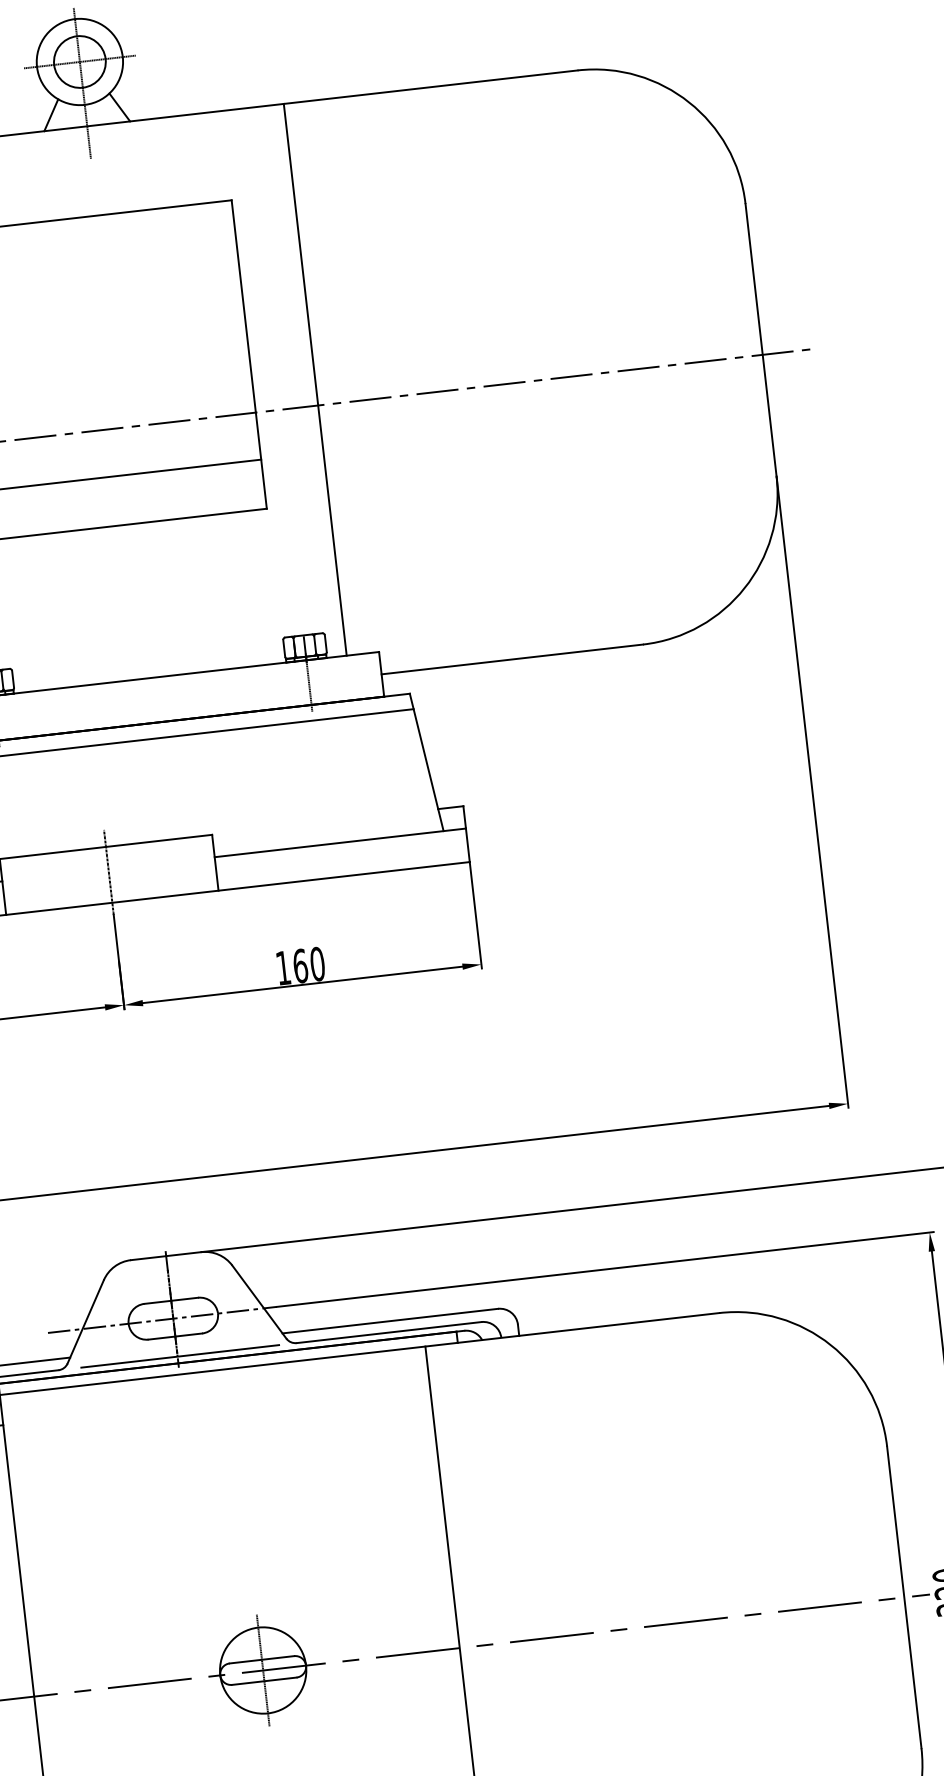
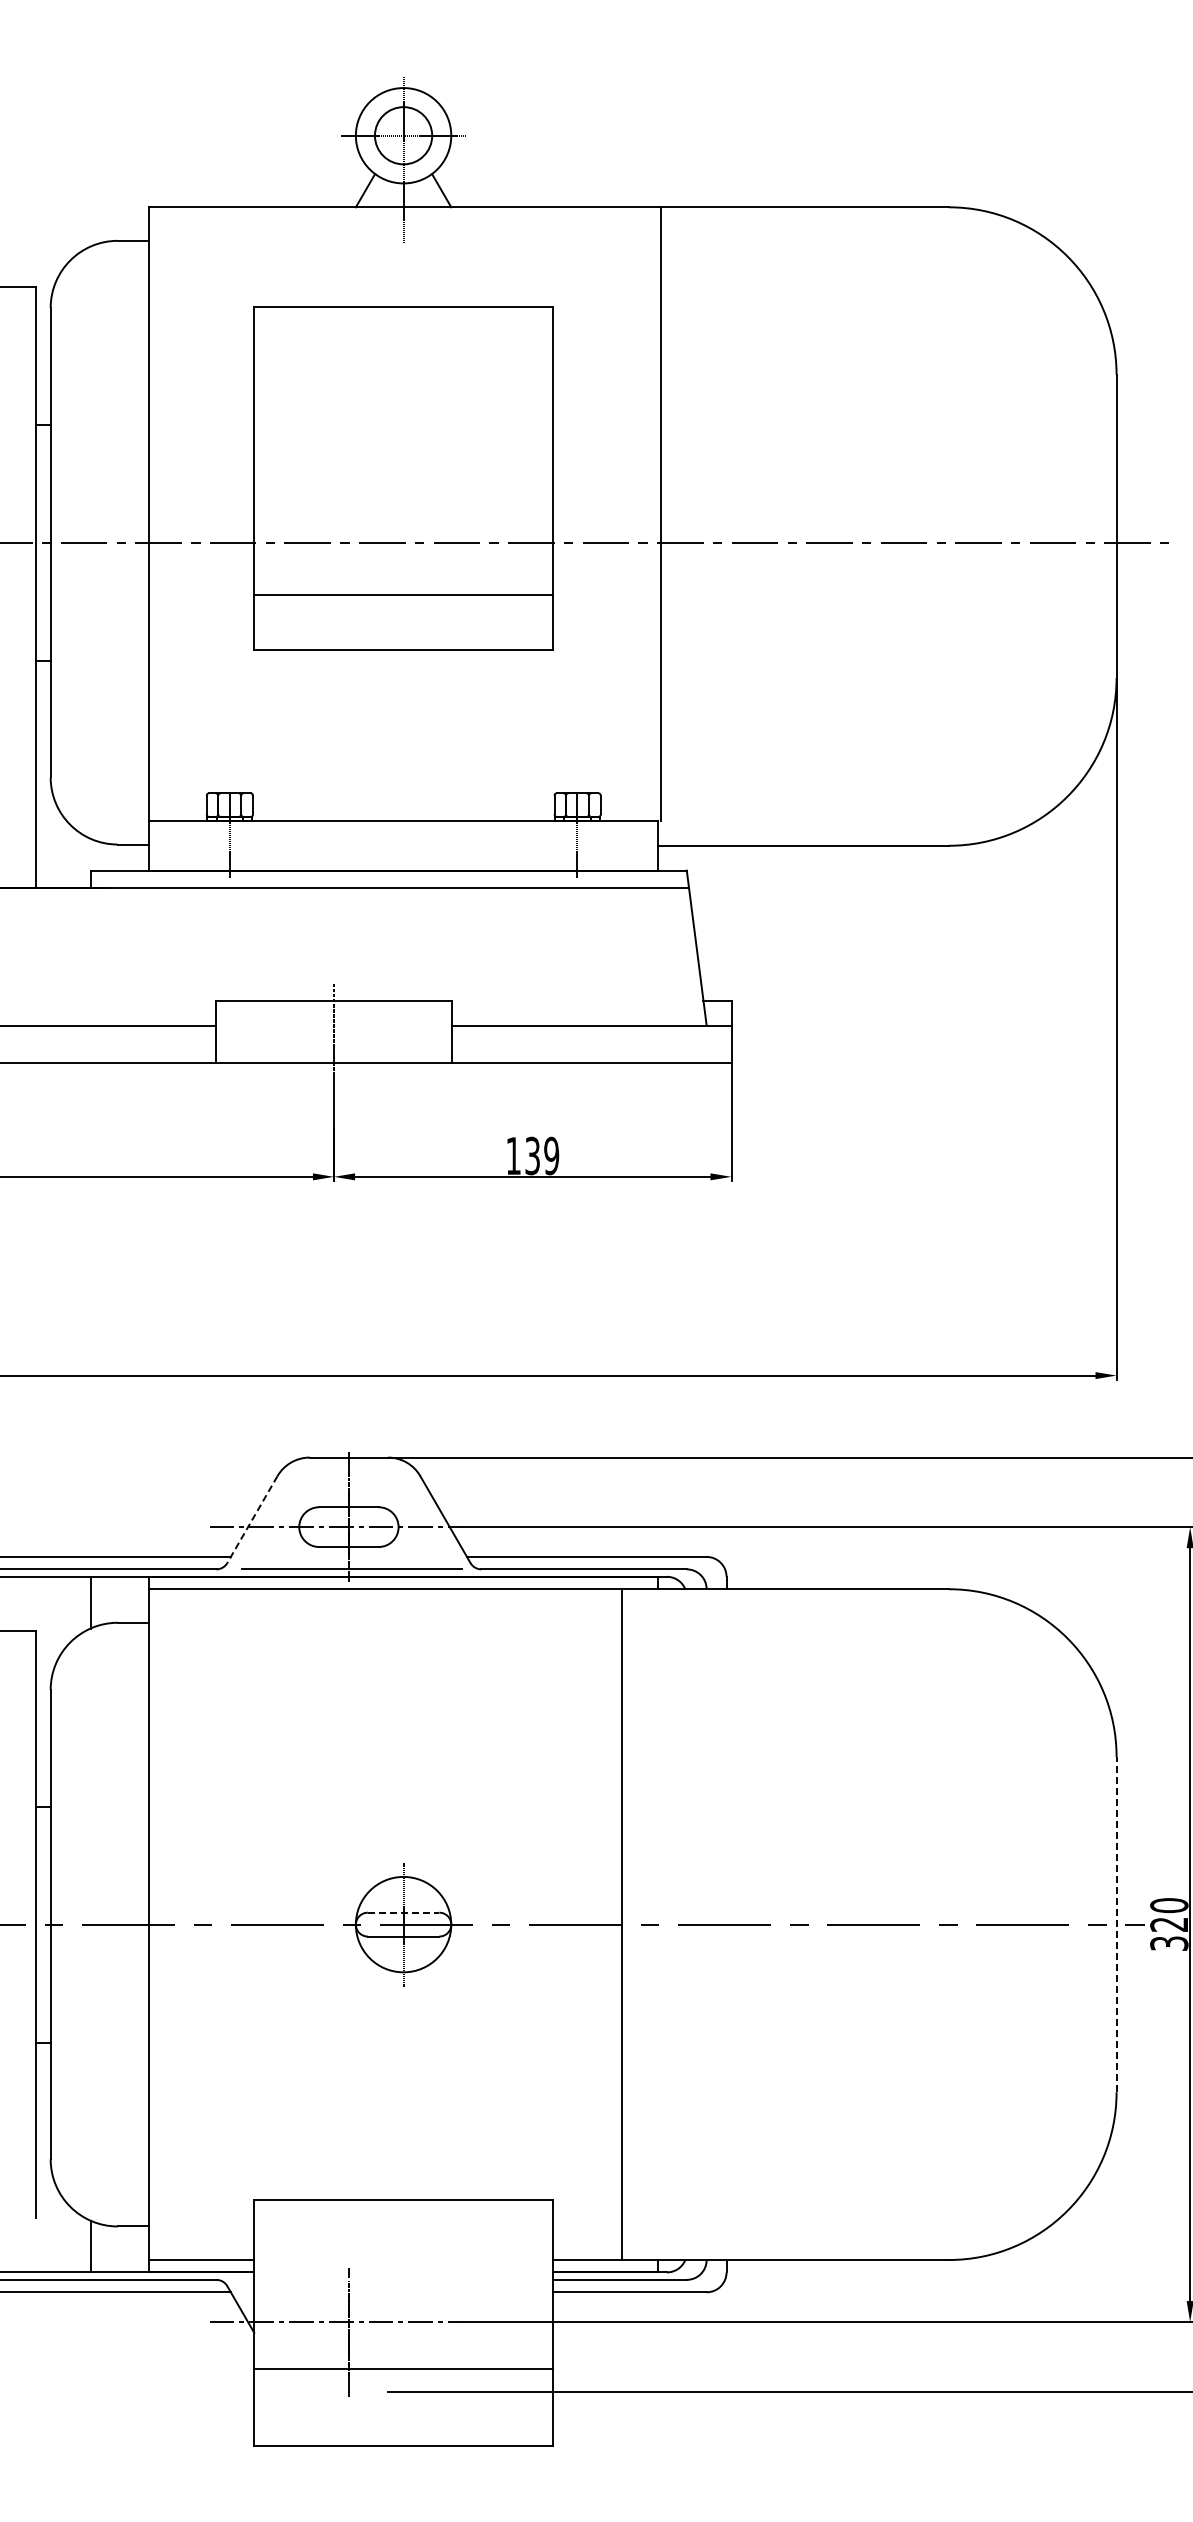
line: (315, 379) -> (661, 513), moved
text: (309, 964) -> (542, 1155), 160 -> 139
line: (85, 1322) -> (252, 1520), solid -> dashed
line: (904, 1597) -> (1116, 1924), solid -> dashed
line: (261, 1659) -> (403, 1912), solid -> dashed

